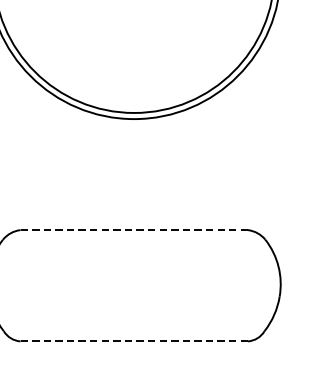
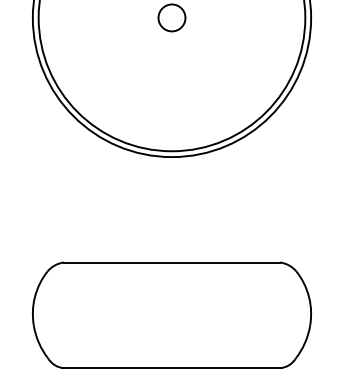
line: (134, 230) -> (172, 262), dashed -> solid
line: (133, 341) -> (171, 368), dashed -> solid

